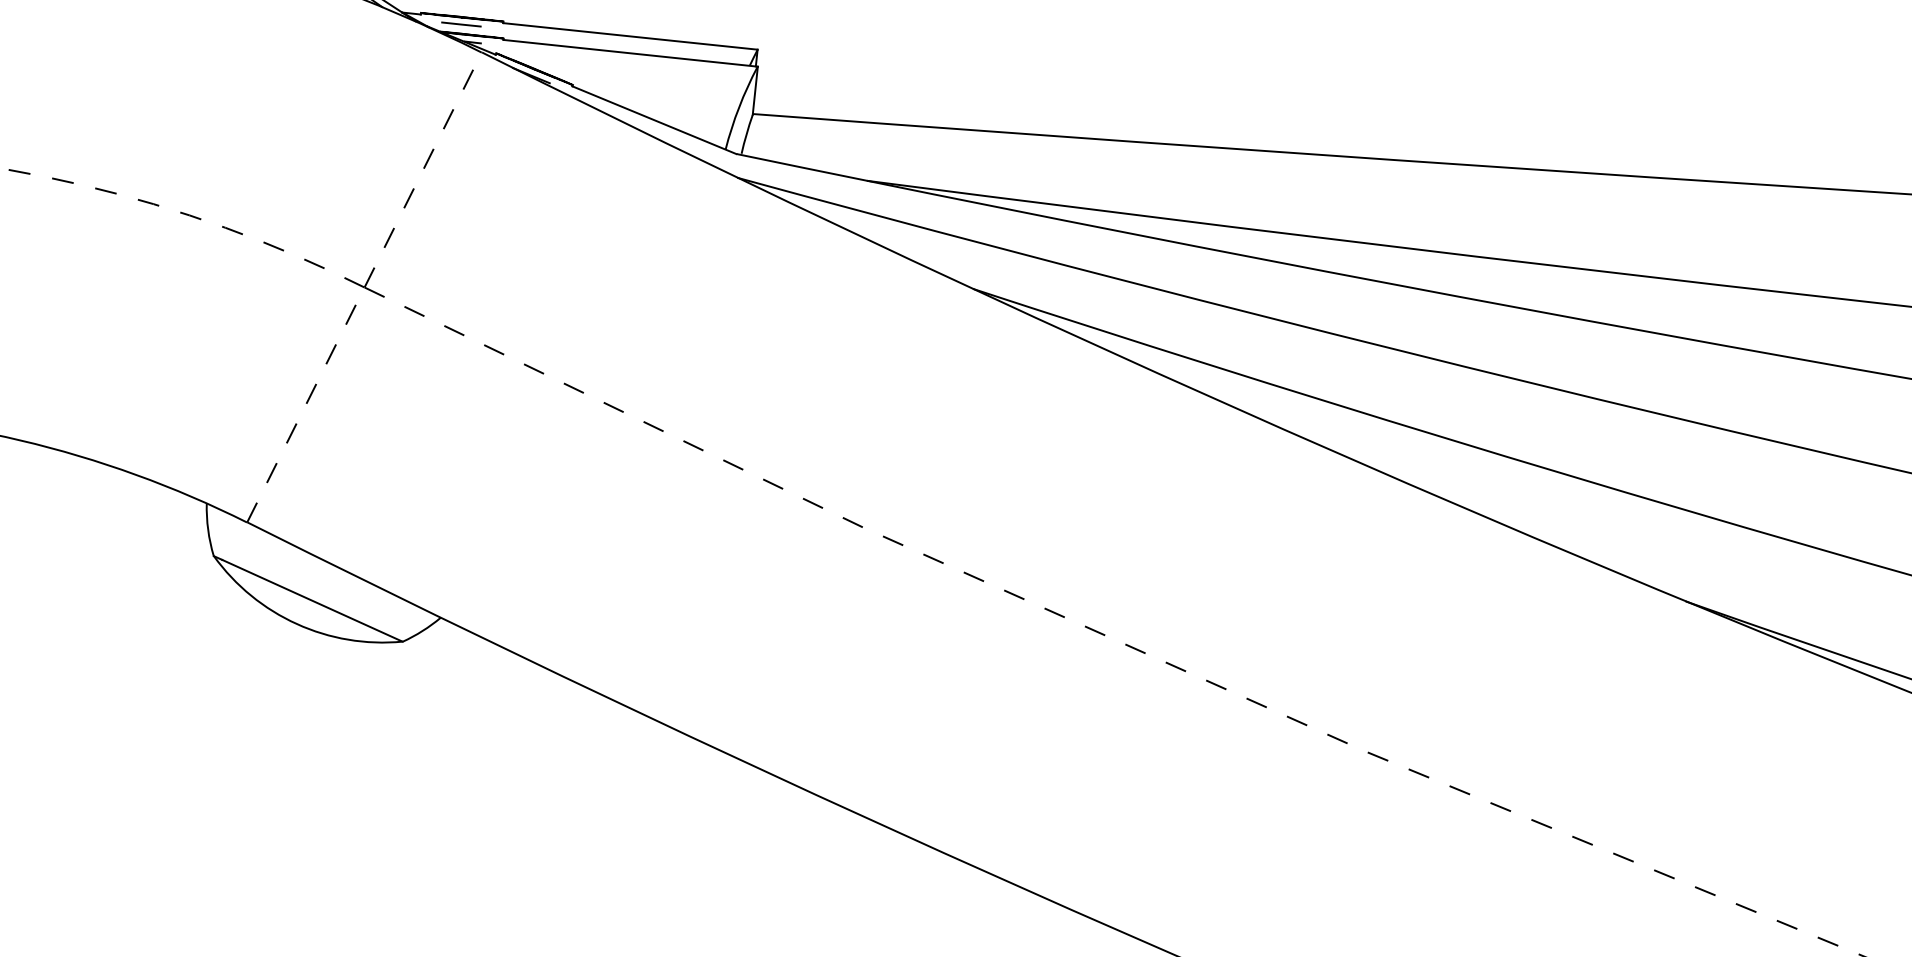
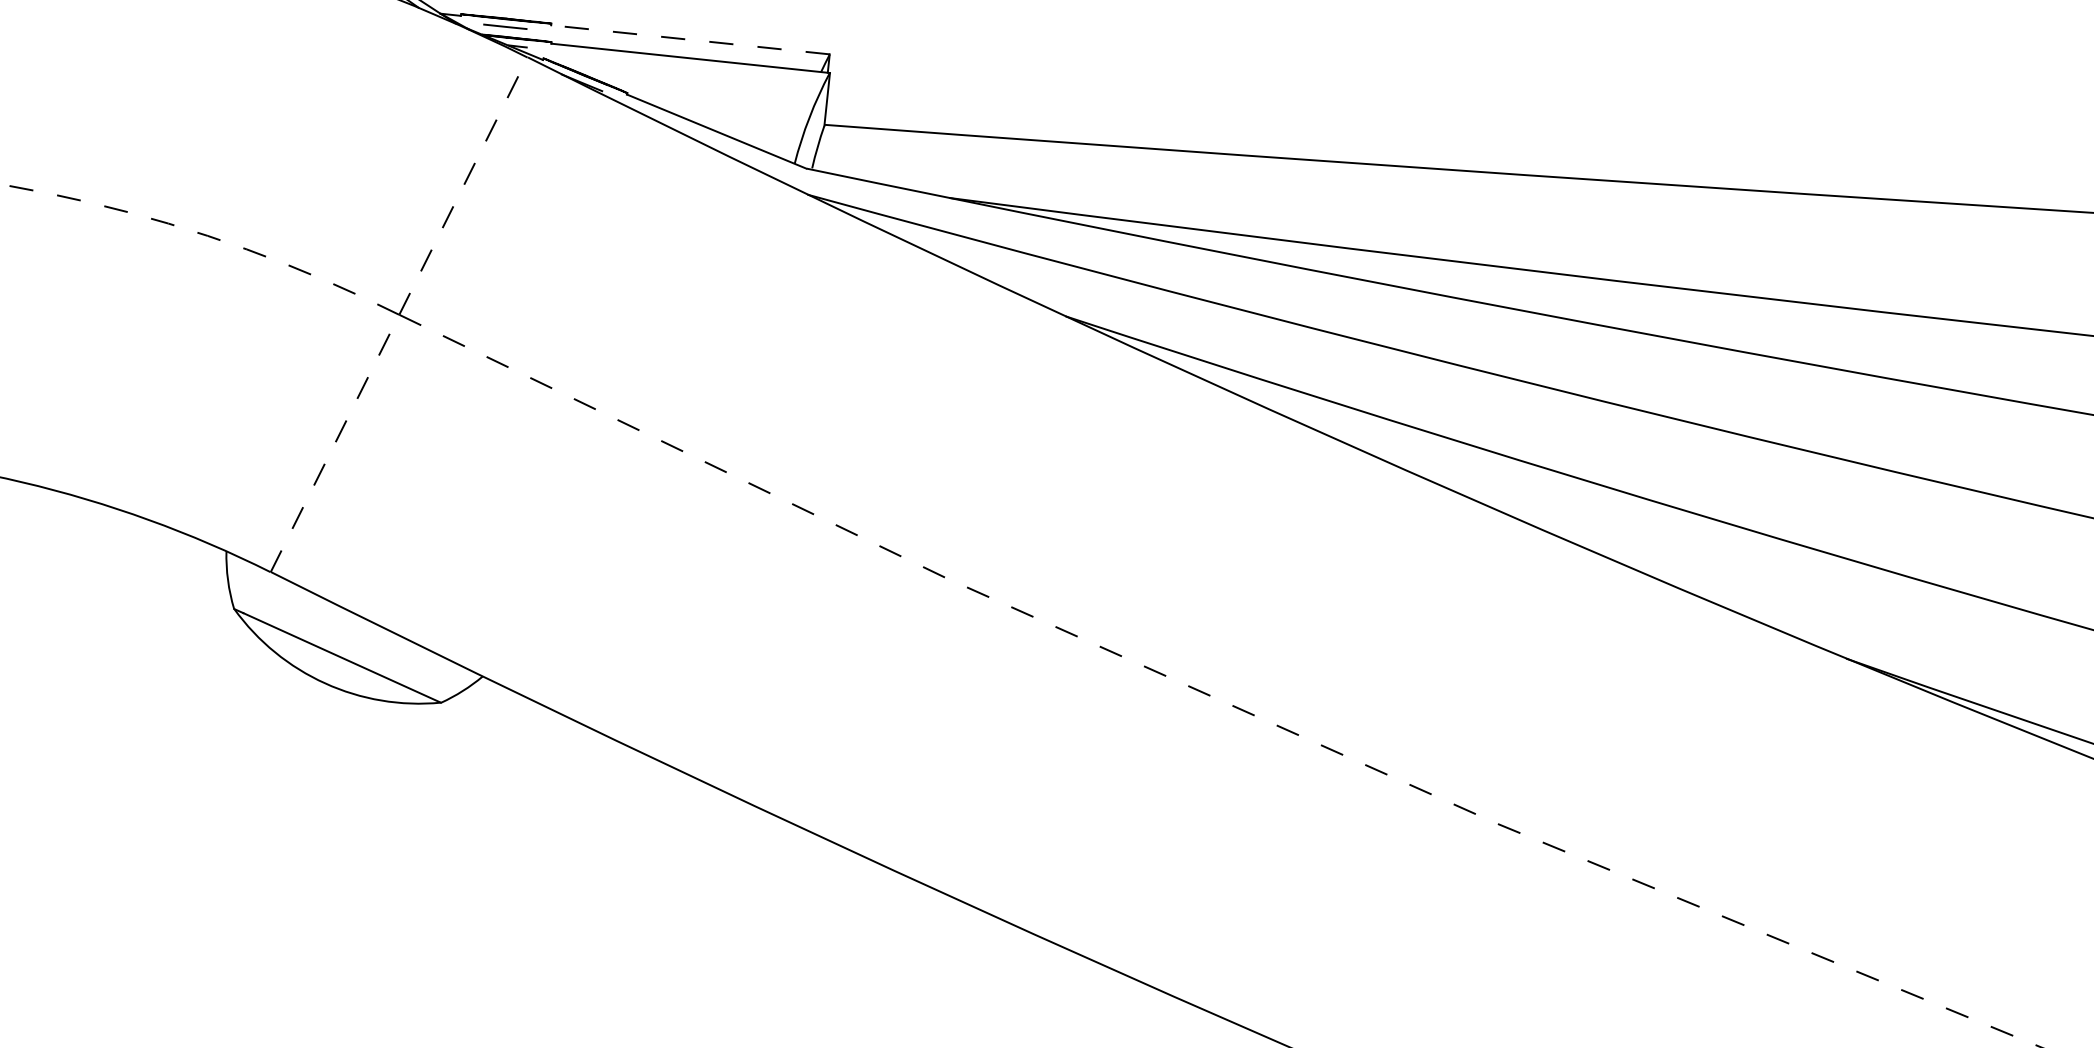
line: (629, 36) -> (689, 39), solid -> dashed

